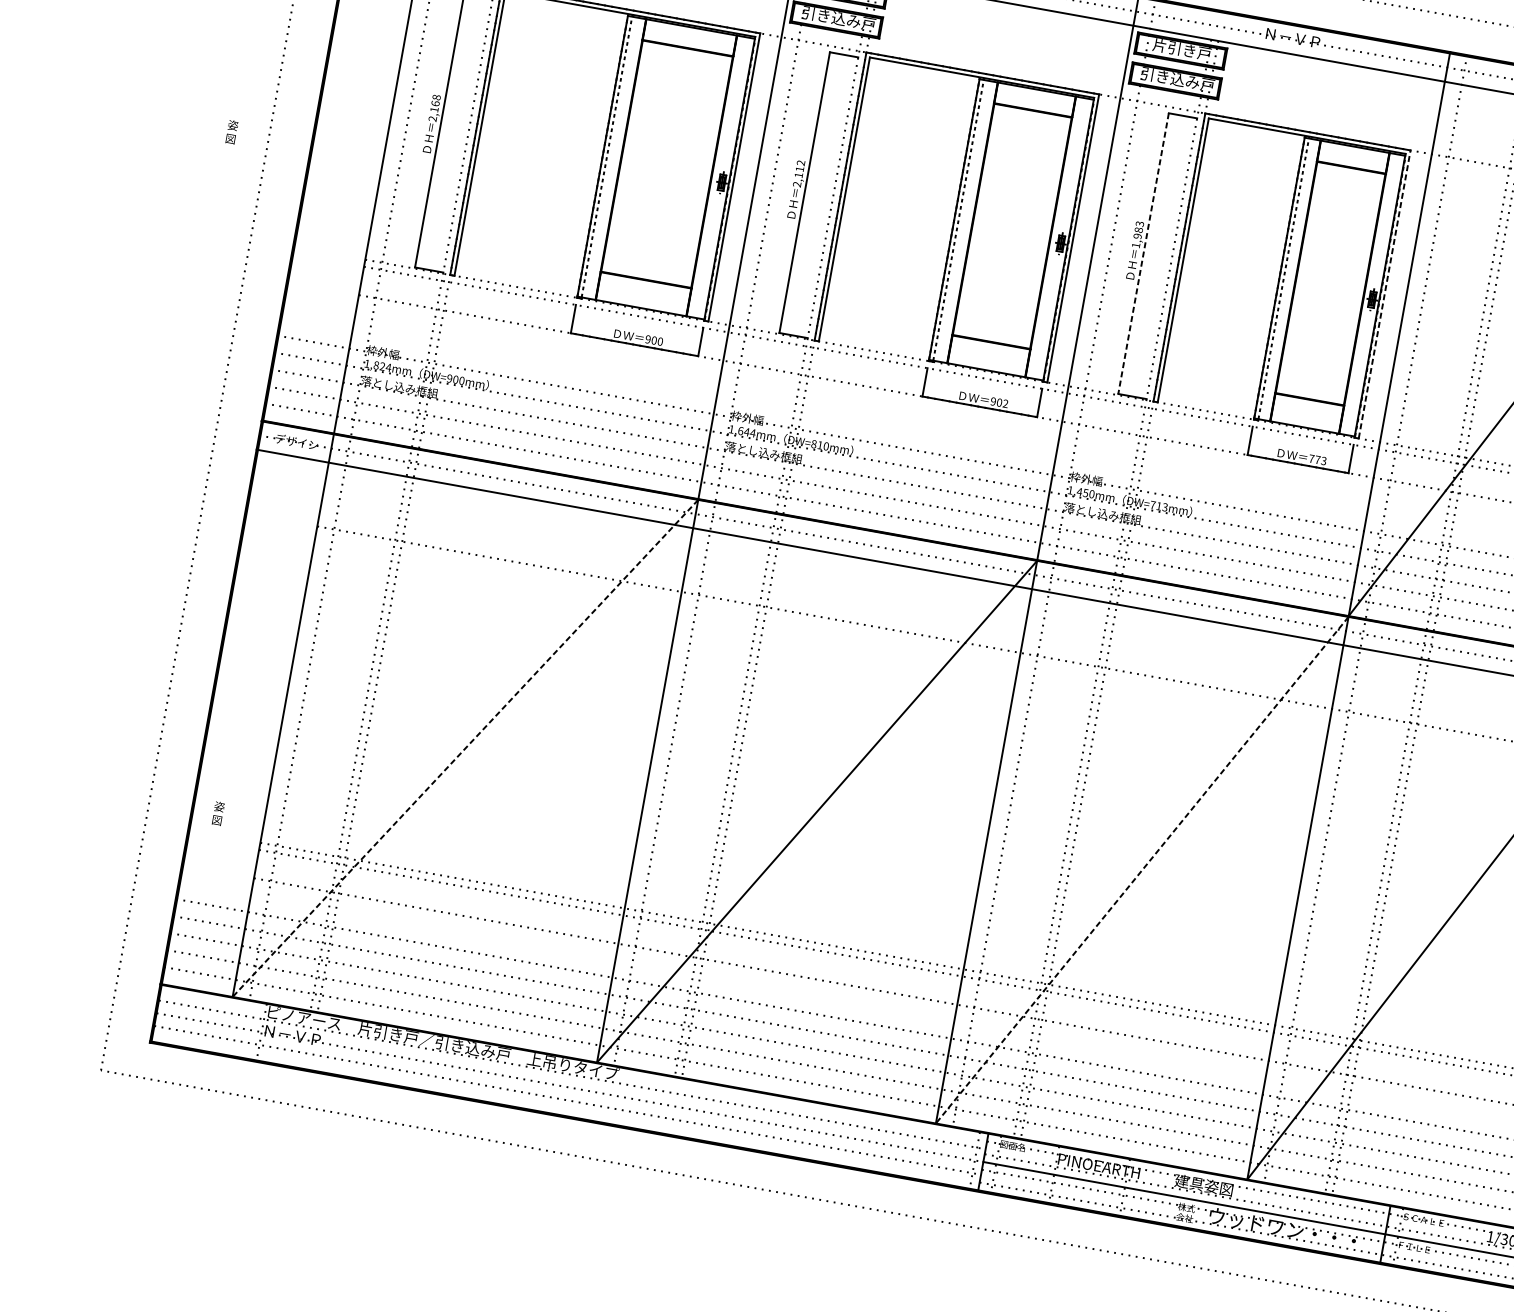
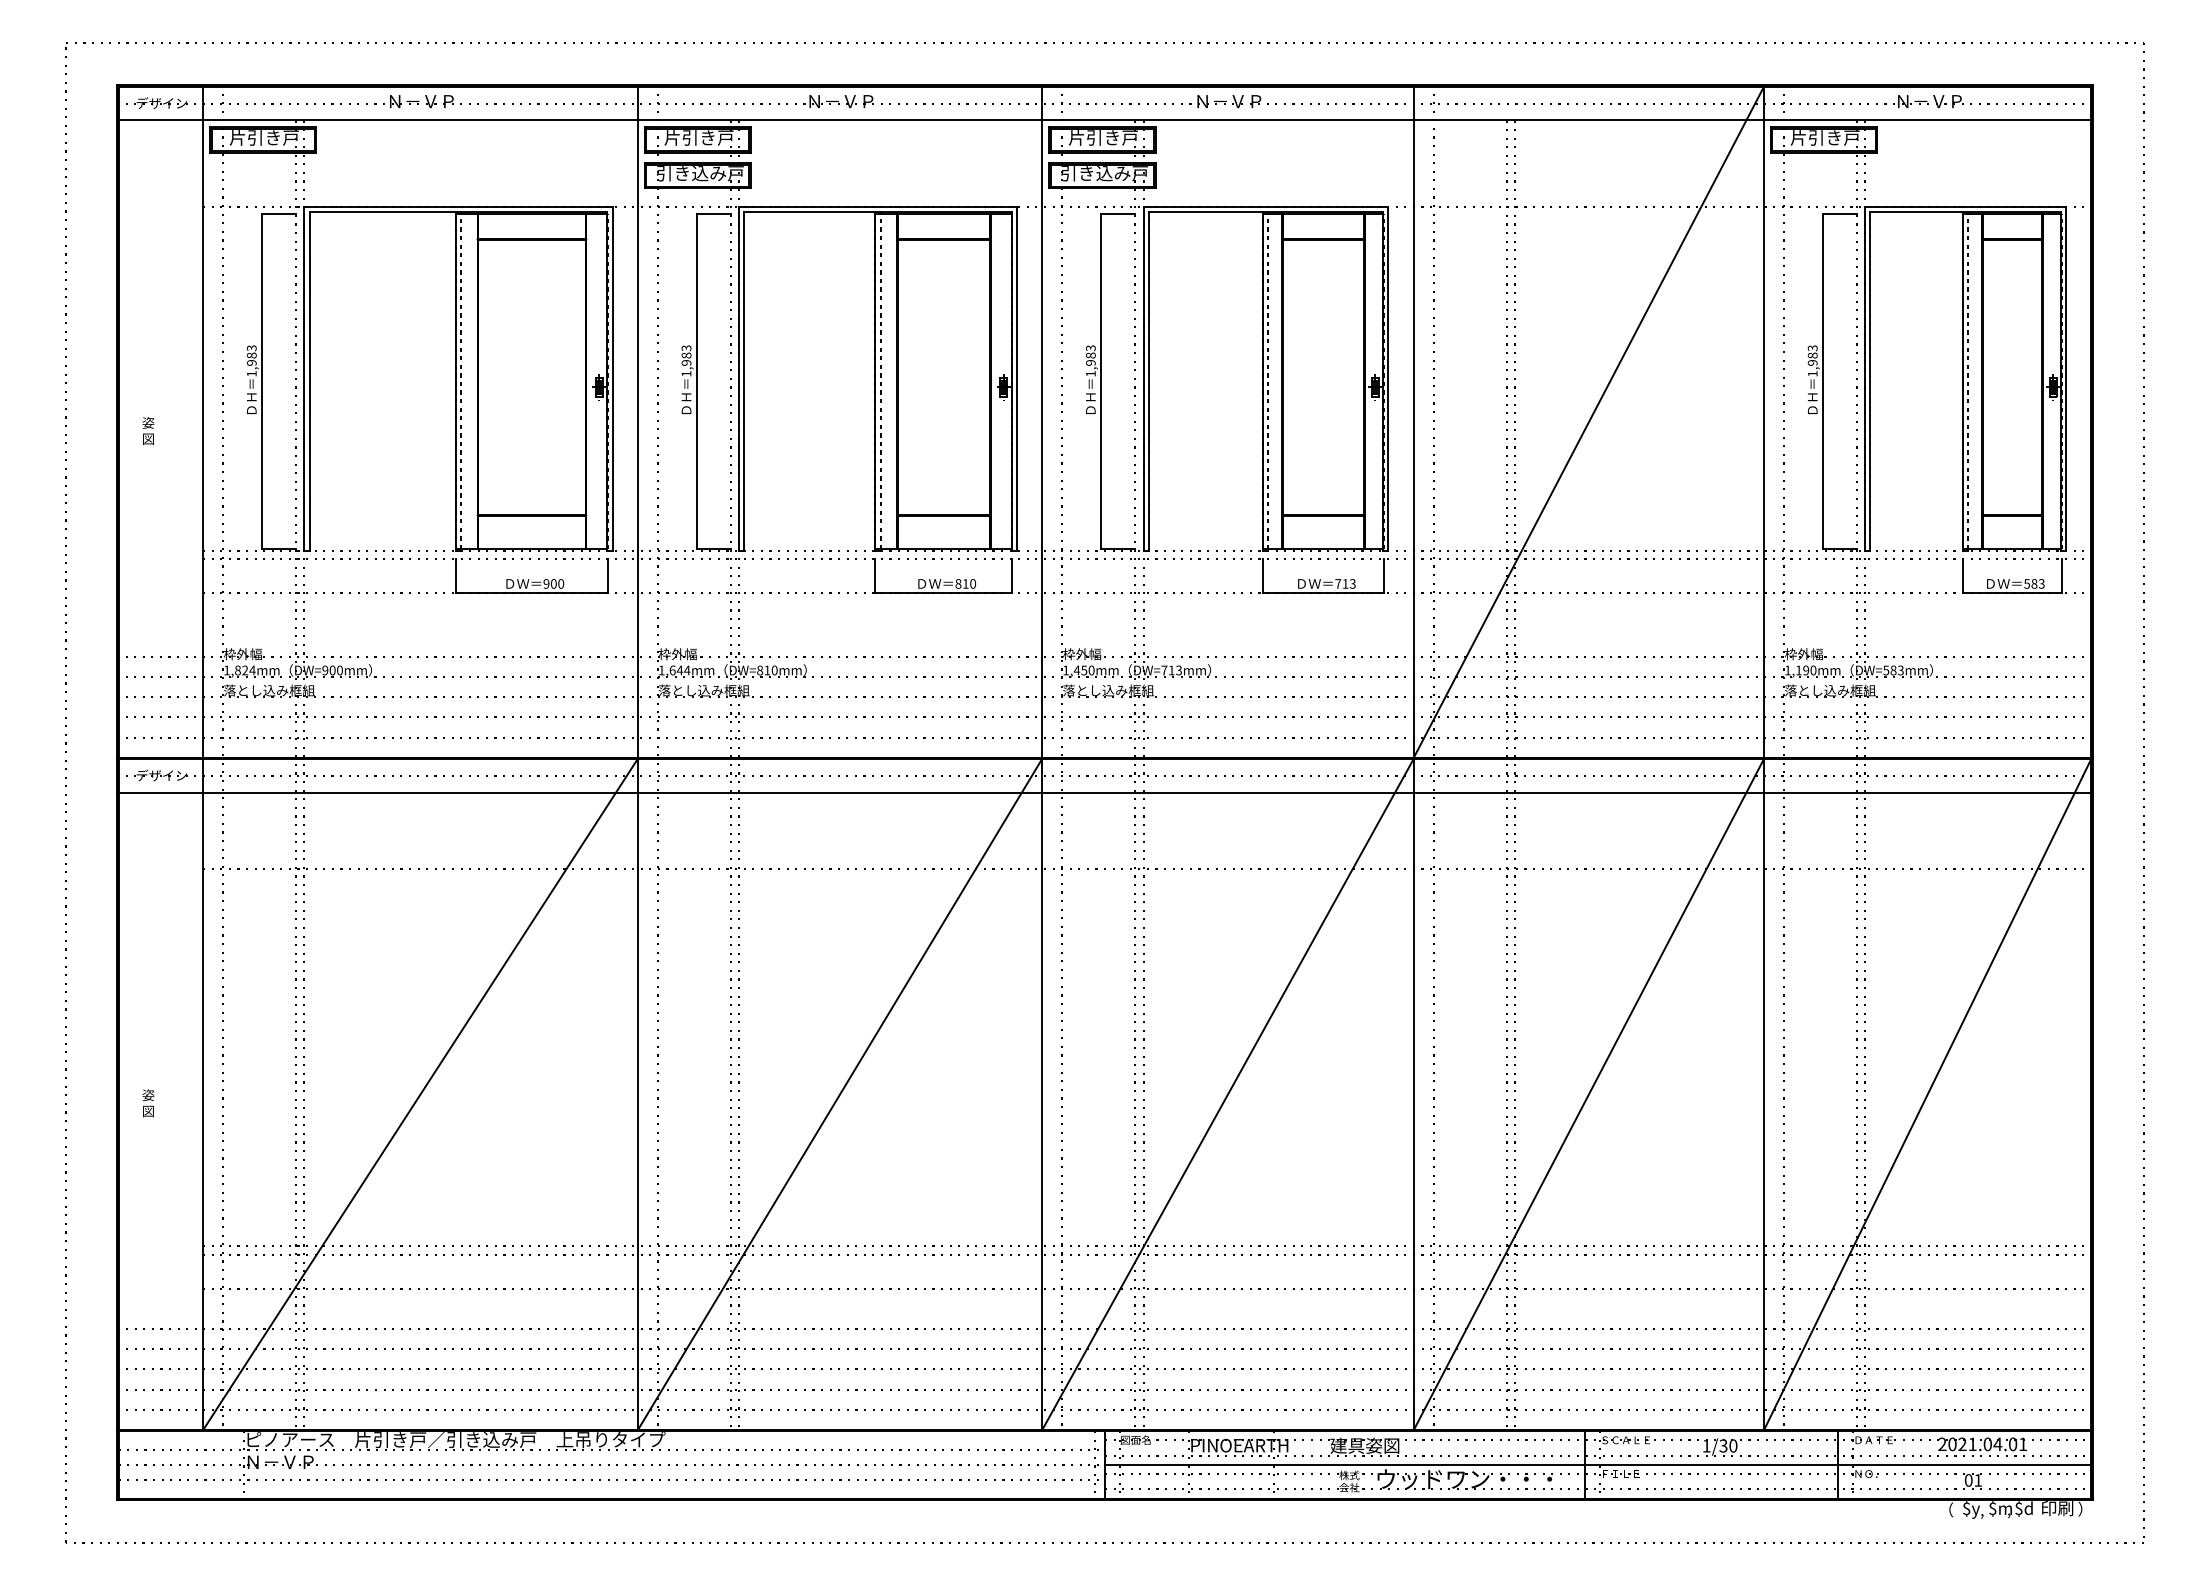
text: (434, 107) -> (251, 360), 2,168 -> 1,983
text: (232, 131) -> (148, 430), moved
text: (799, 173) -> (686, 360), 2,112 -> 1,983
line: (1143, 254) -> (1101, 382), dashed -> solid
line: (1384, 294) -> (1388, 378), dashed -> solid
text: (999, 402) -> (965, 583), 902 -> 810
text: (1317, 459) -> (1345, 583), 773 -> 713
line: (465, 748) -> (420, 1094), dashed -> solid
text: (218, 813) -> (148, 1103), moved
line: (1141, 870) -> (1227, 1094), dashed -> solid

